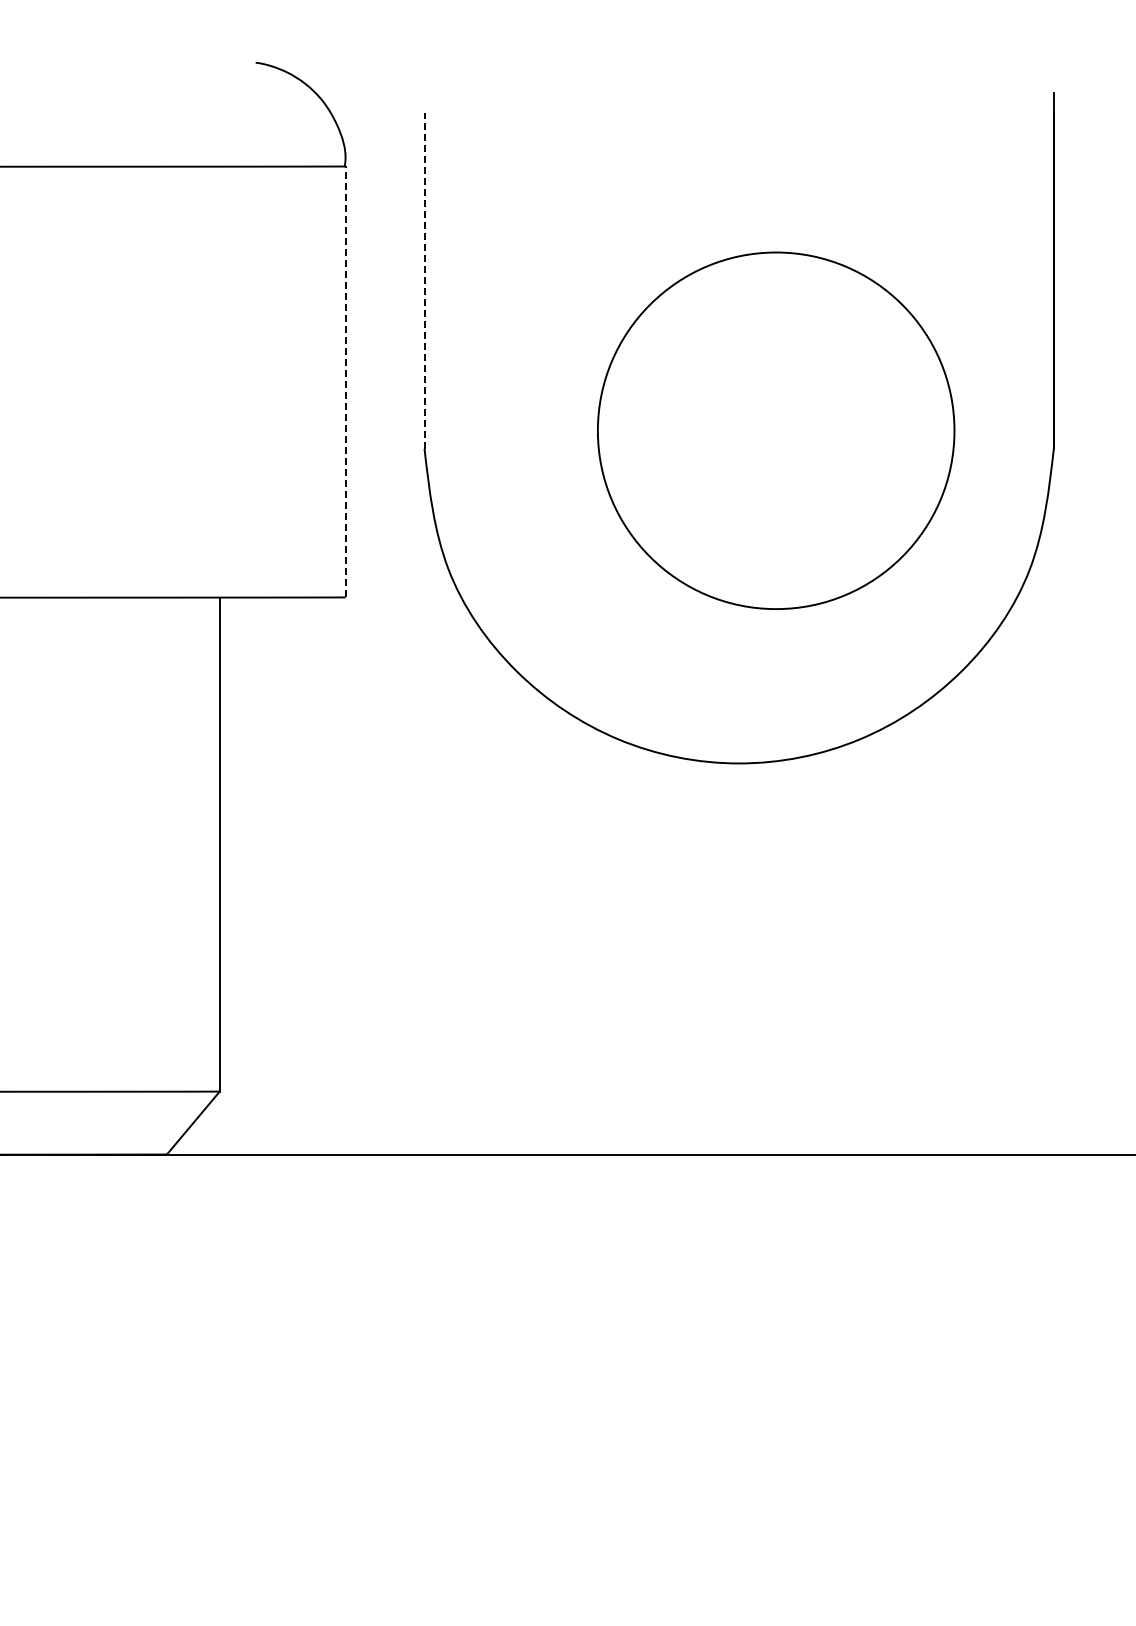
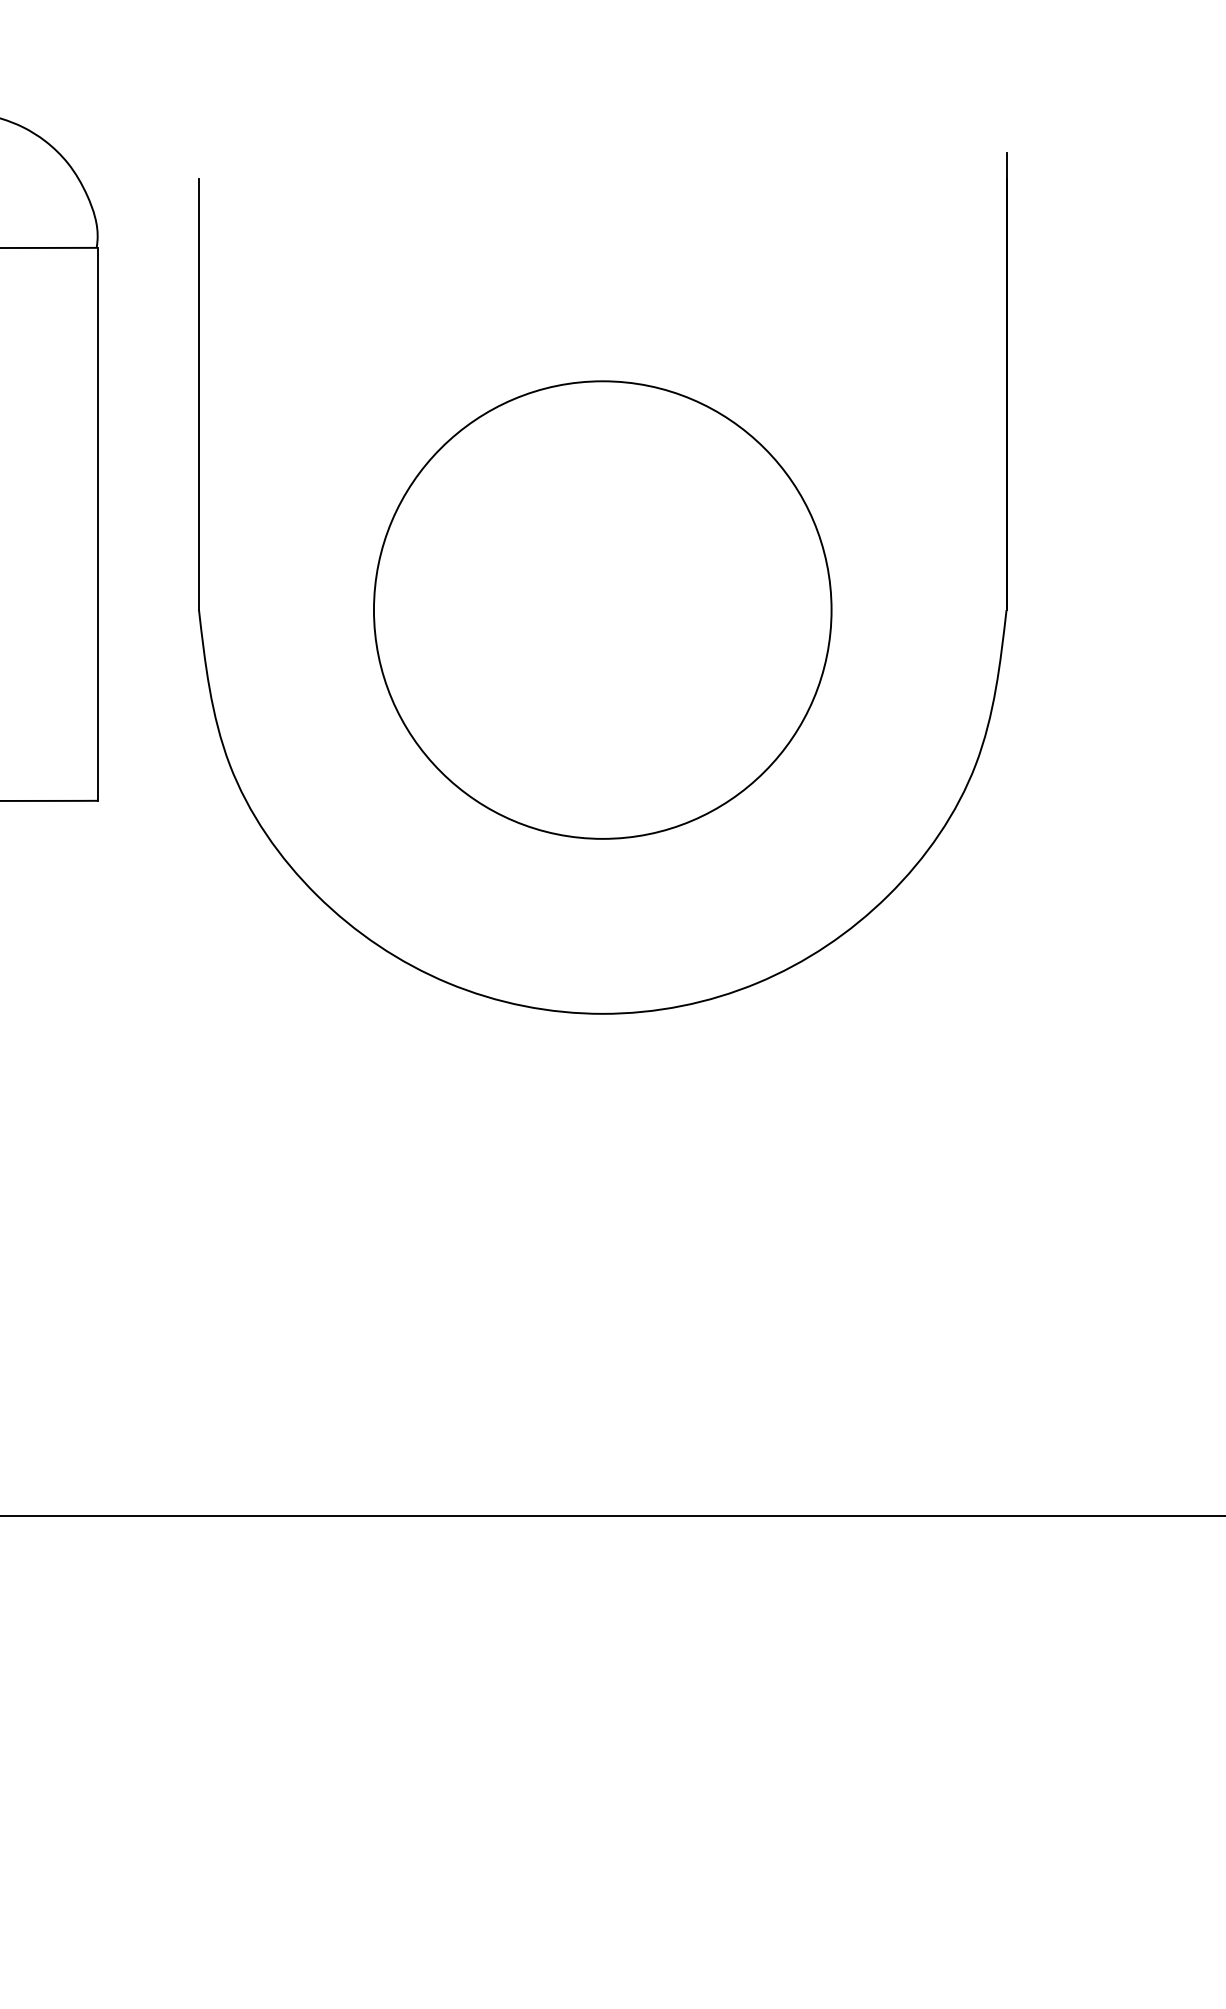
line: (424, 280) -> (198, 394), dashed -> solid
line: (345, 381) -> (97, 523), dashed -> solid
circle: (776, 430) -> (603, 609), moved

